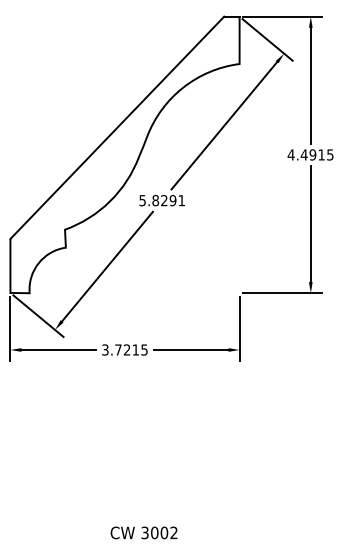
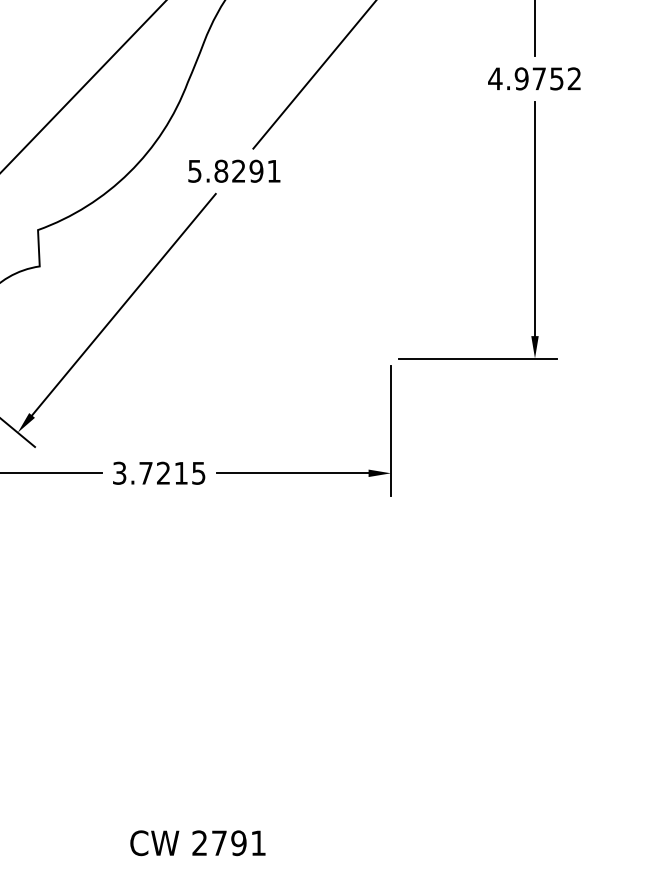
text: (316, 154) -> (546, 77), 4.4915 -> 4.9752
text: (159, 532) -> (229, 842), 3002 -> 2791

